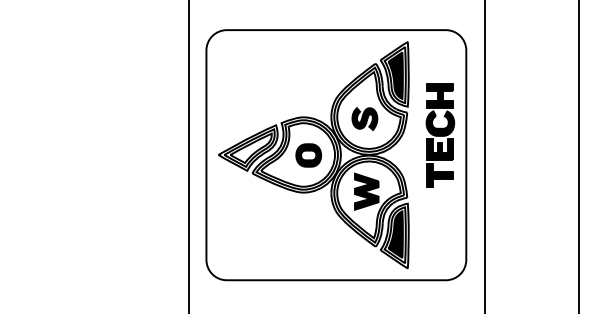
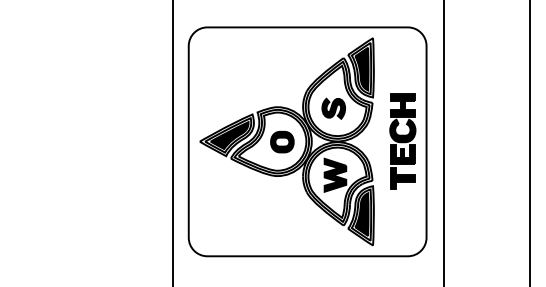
part: (440, 135) -> (402, 141), moved
fill: (250, 148) -> (229, 135), added

